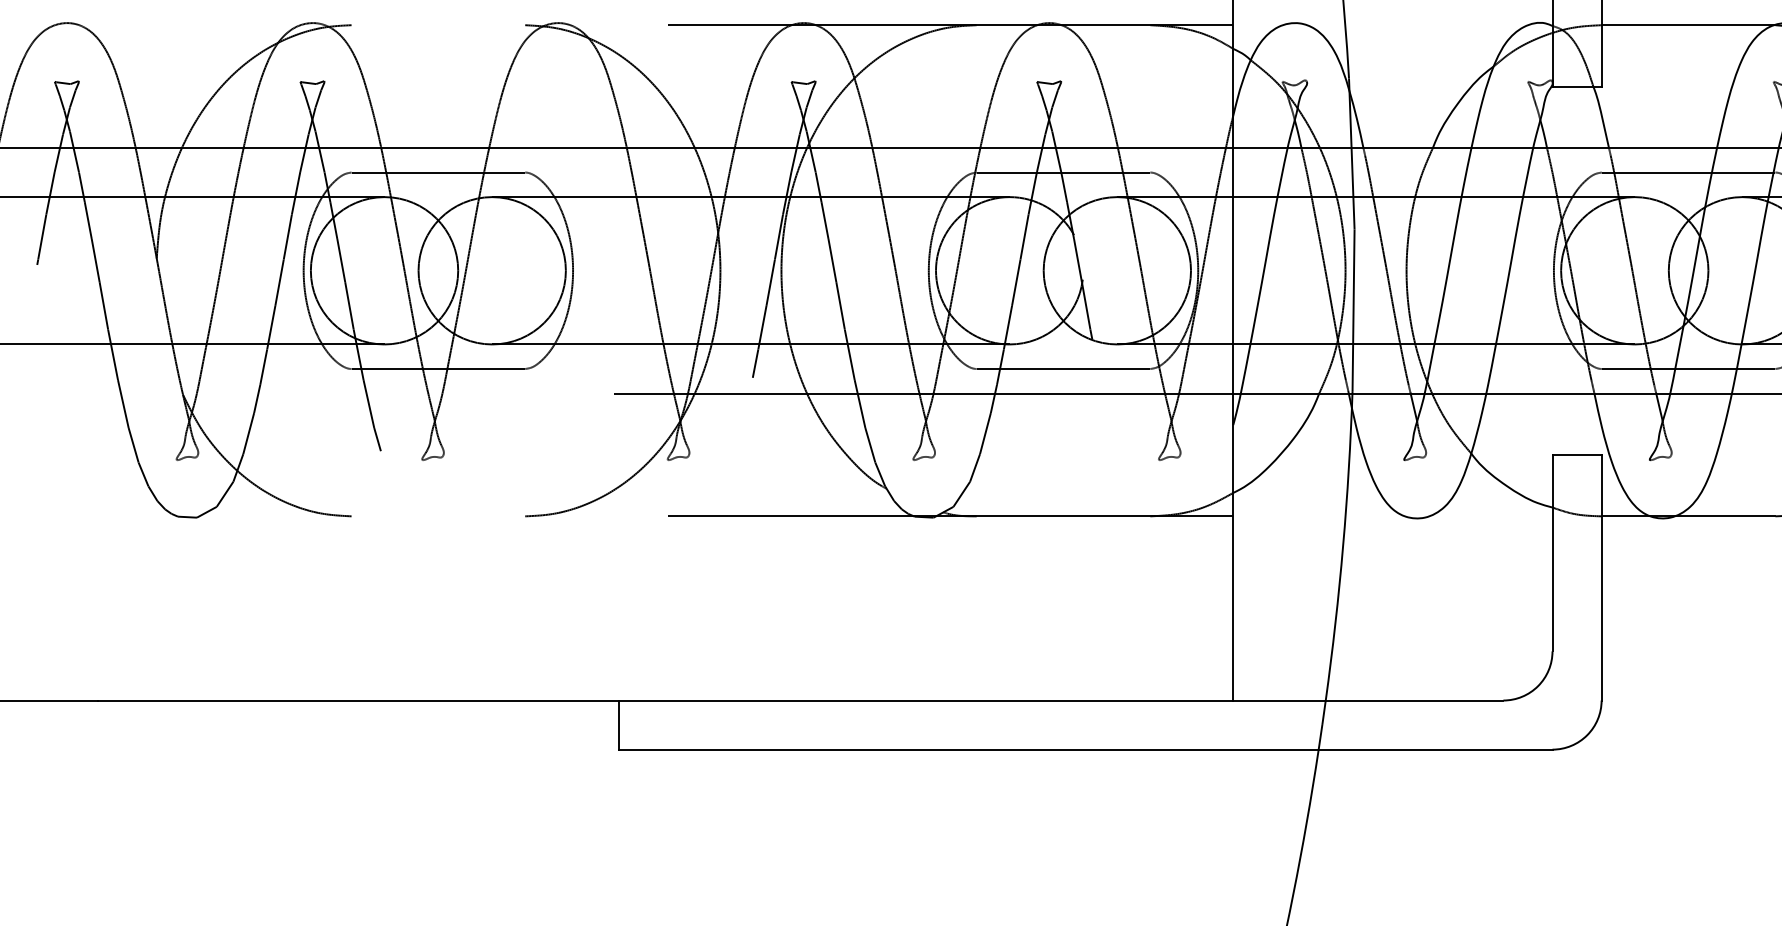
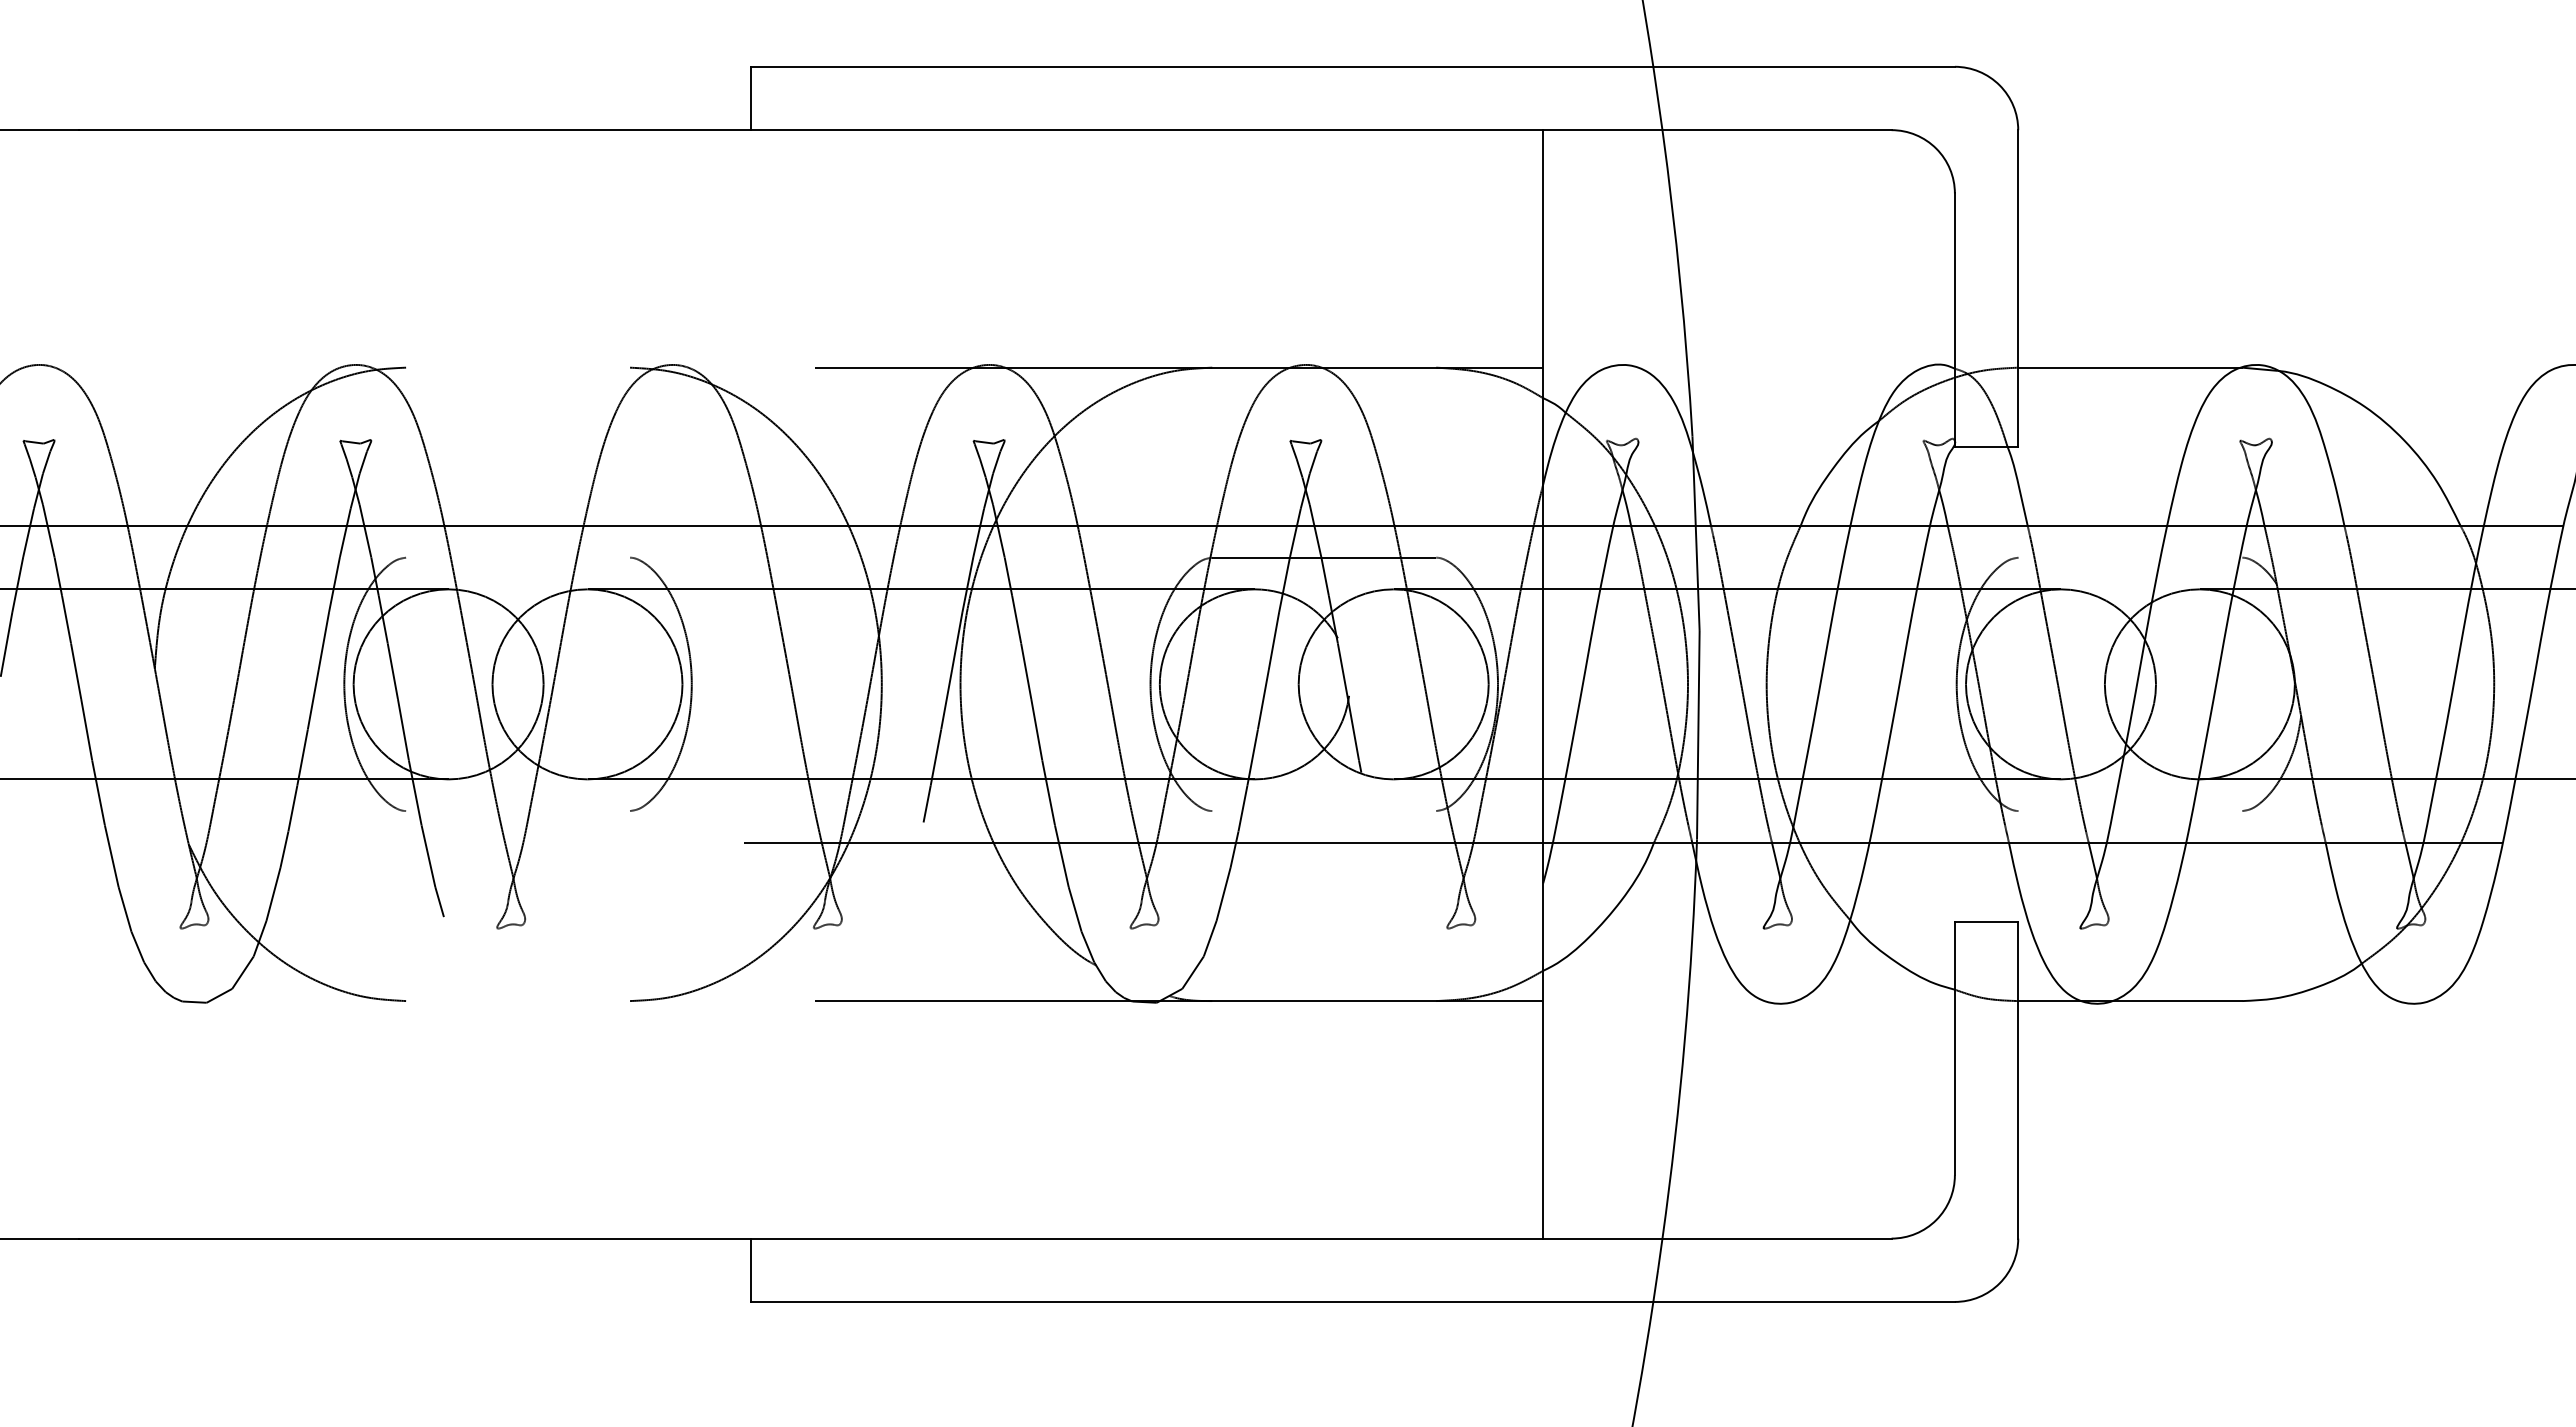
line: (438, 172) -> (518, 557), removed
line: (1688, 172) -> (2130, 557), removed
line: (438, 369) -> (518, 811), removed
line: (1063, 369) -> (1324, 811), removed
line: (1688, 369) -> (2130, 811), removed

